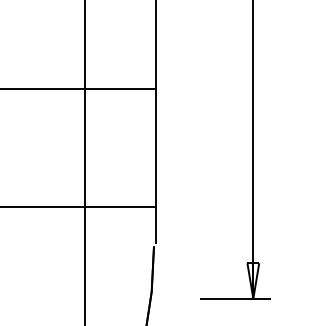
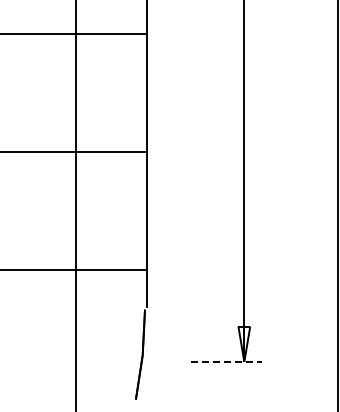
line: (236, 299) -> (227, 362), solid -> dashed

